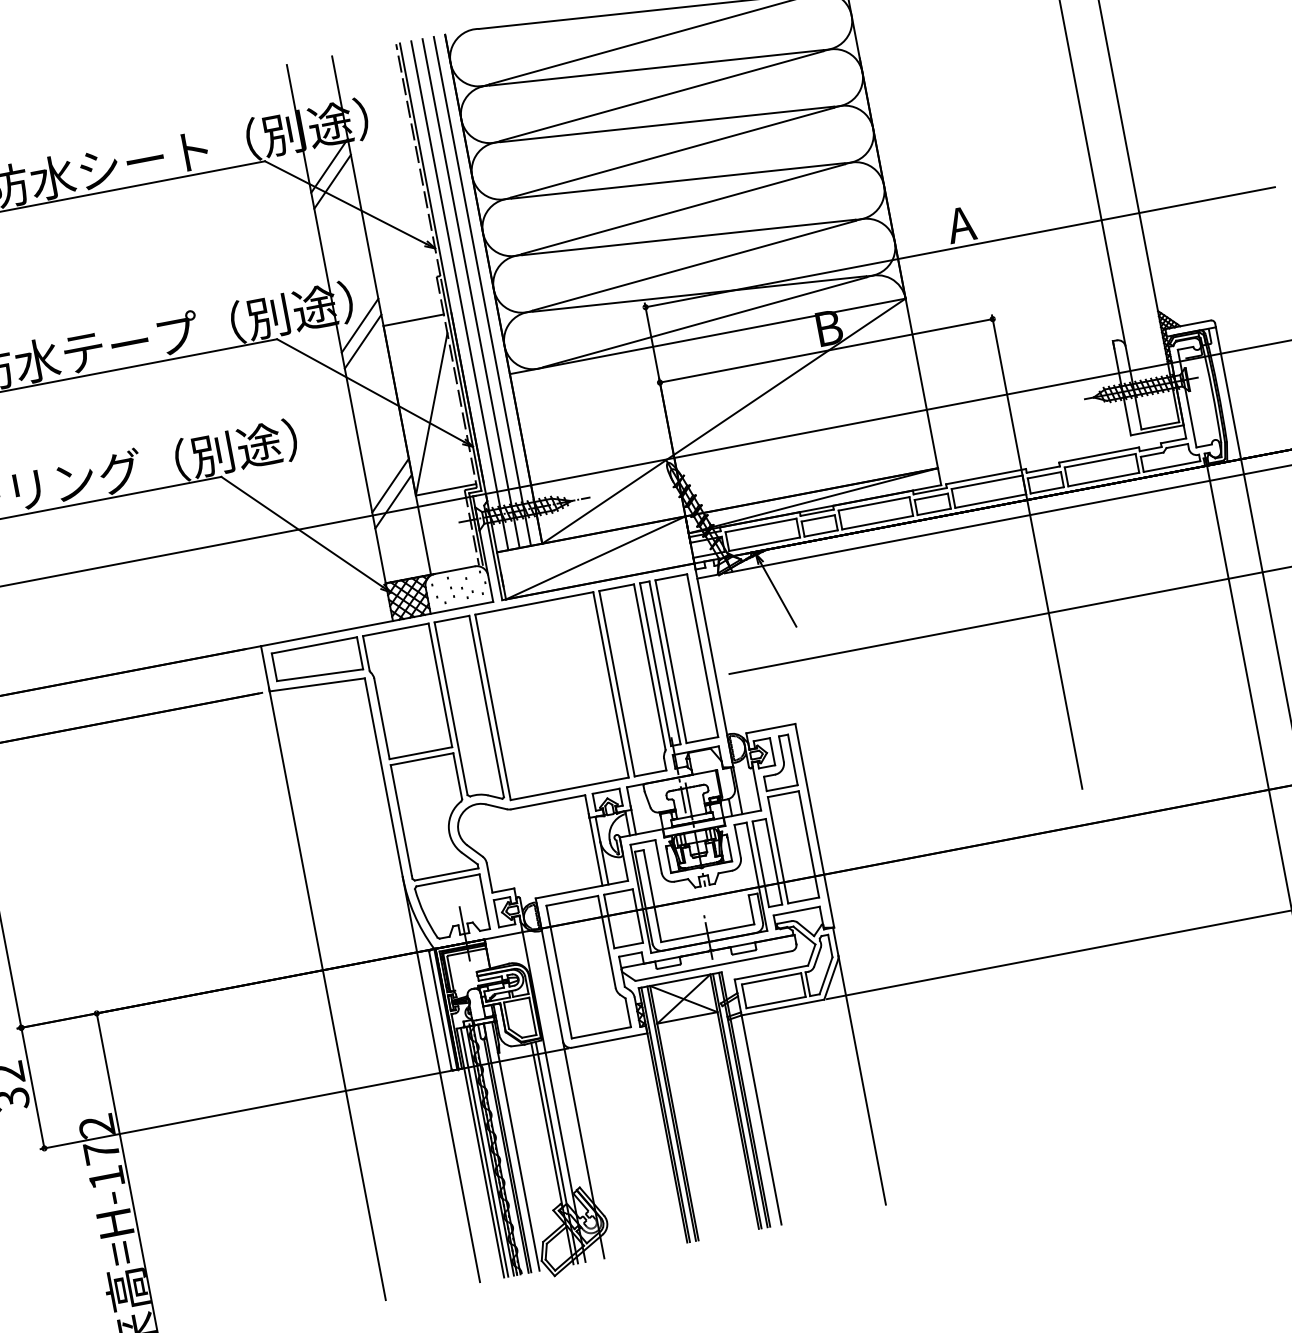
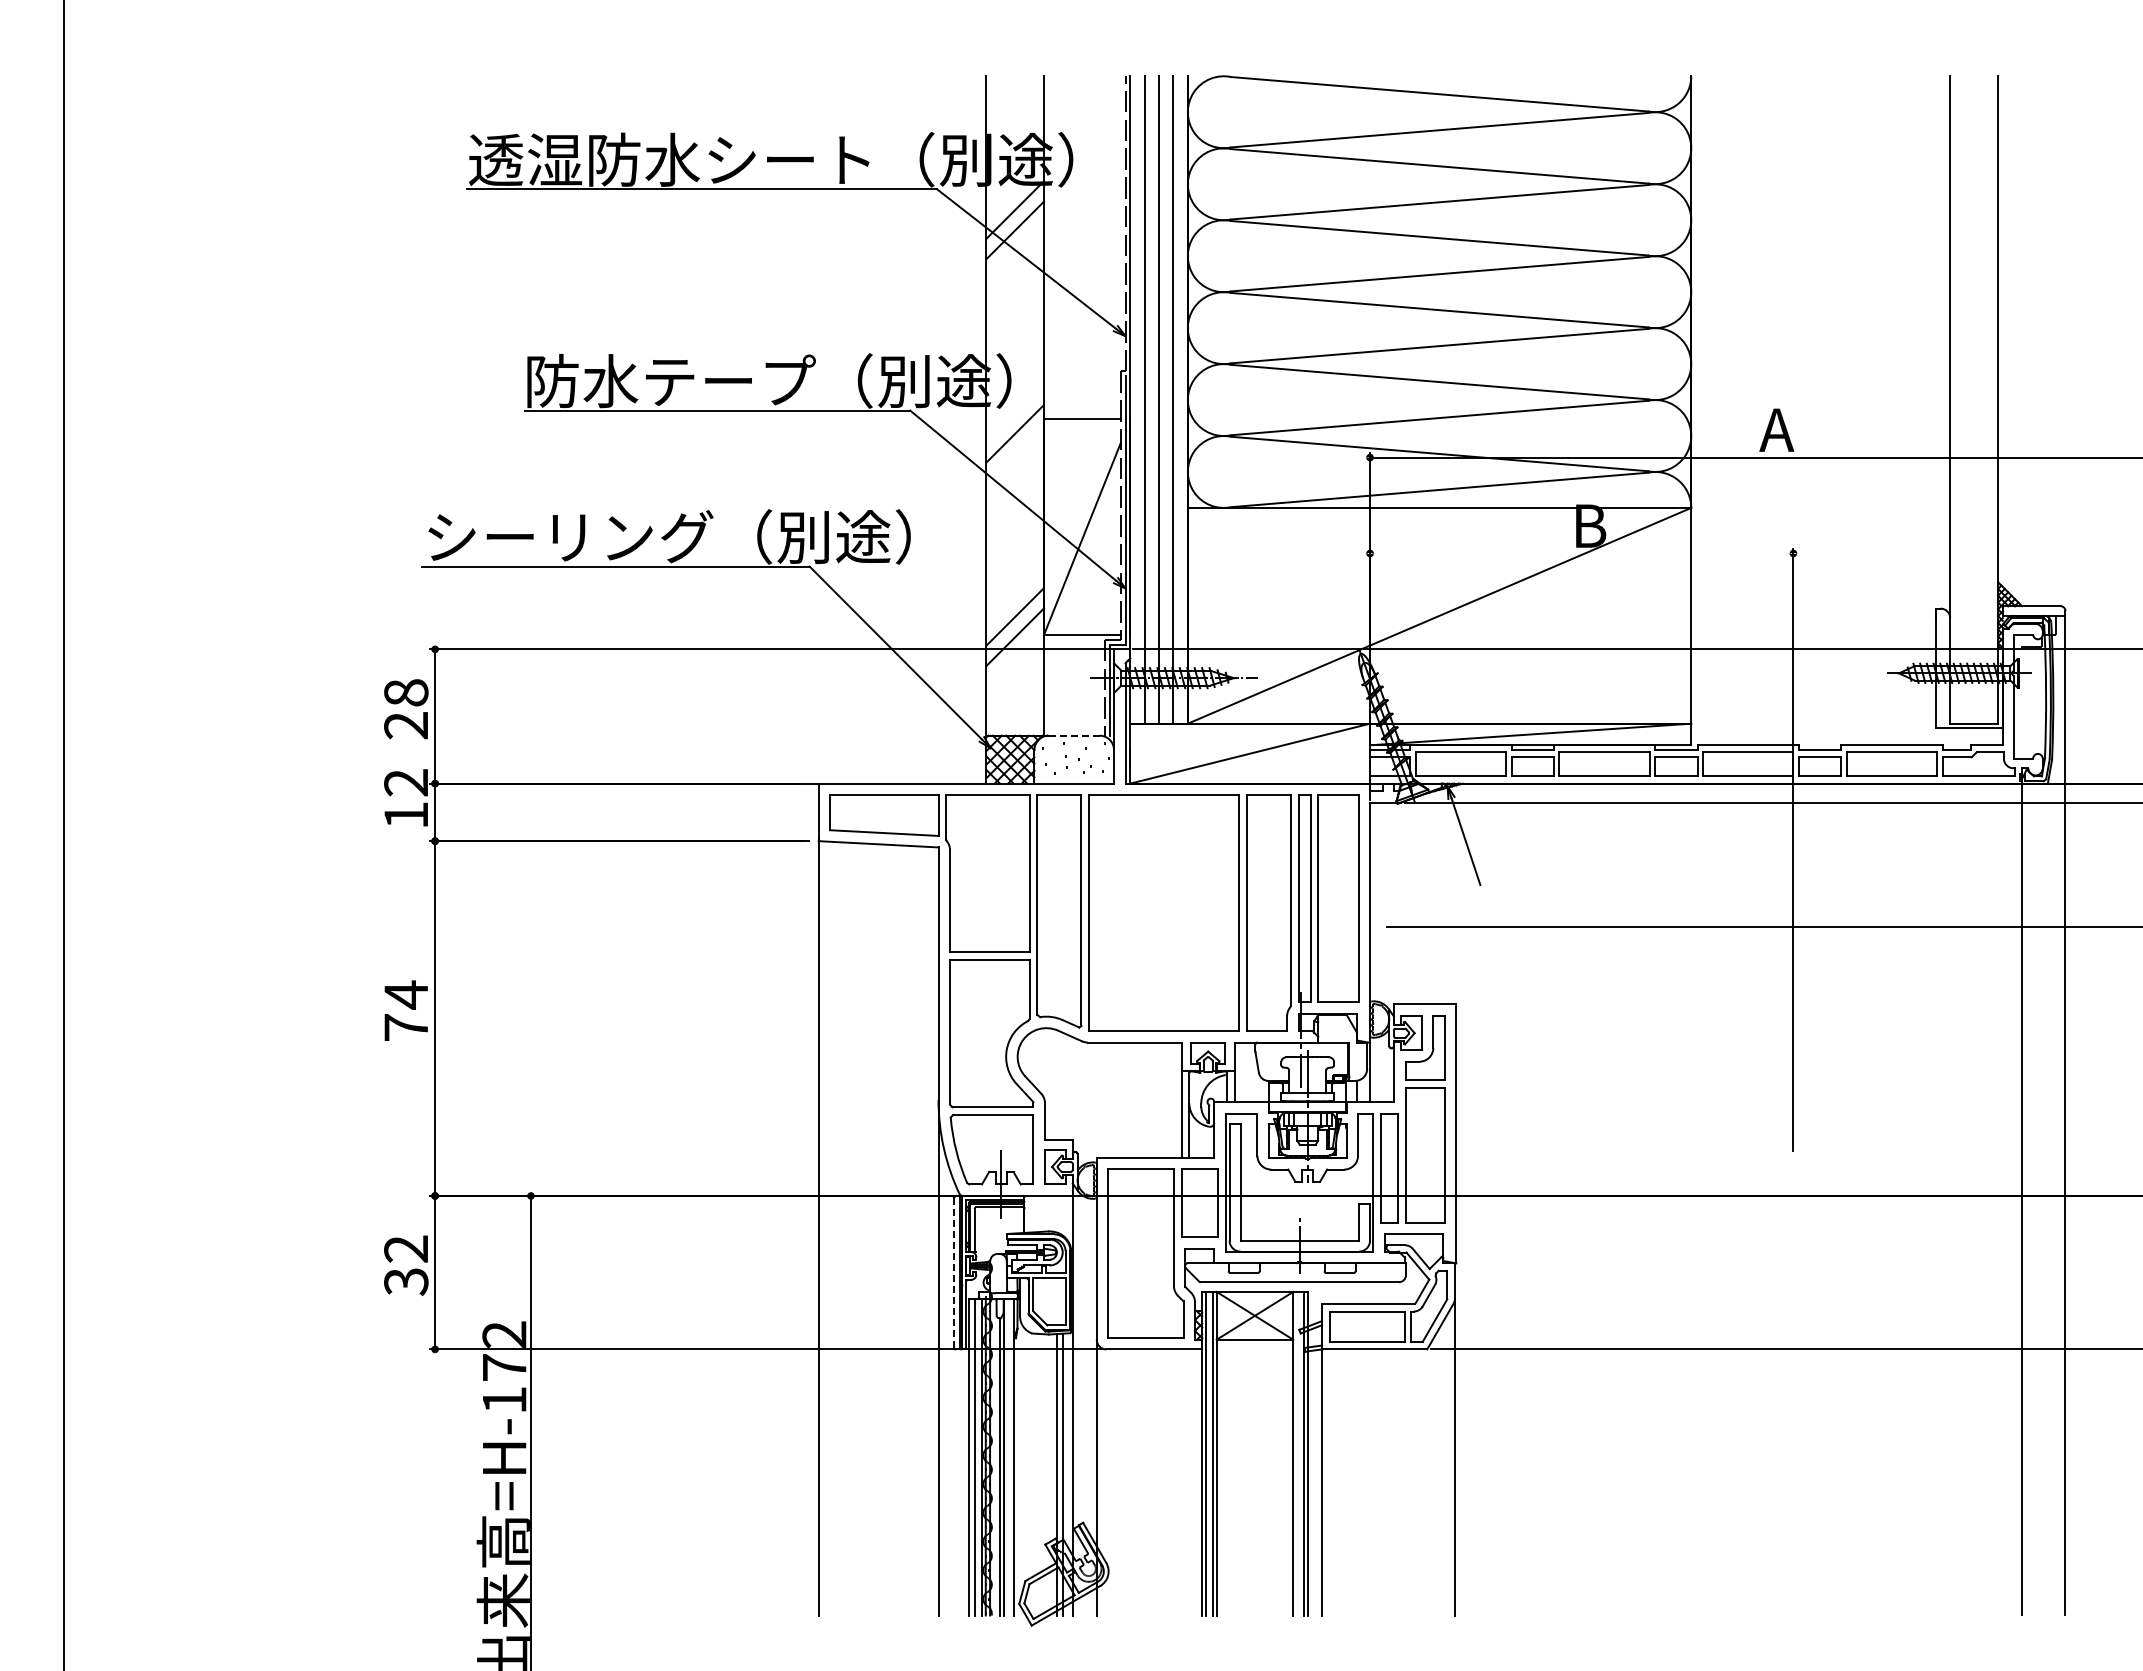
line: (360, 325) -> (1015, 413), removed
line: (826, 350) -> (1581, 553), removed
line: (454, 570) -> (1073, 735), solid -> dashed
line: (440, 1010) -> (953, 1272), solid -> dashed
line: (737, 1101) -> (1296, 1453), removed

